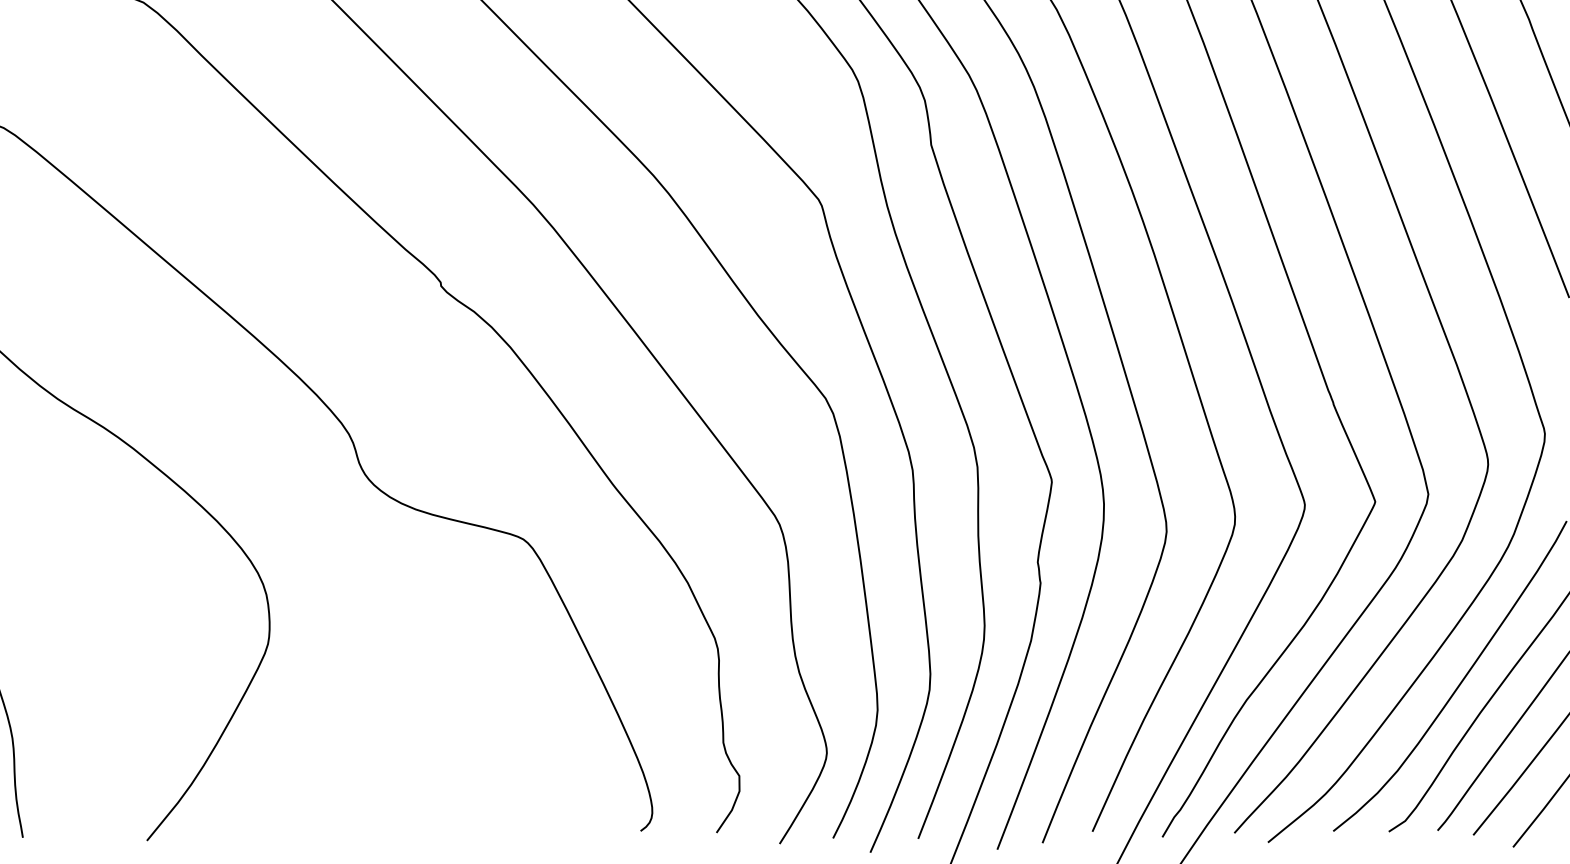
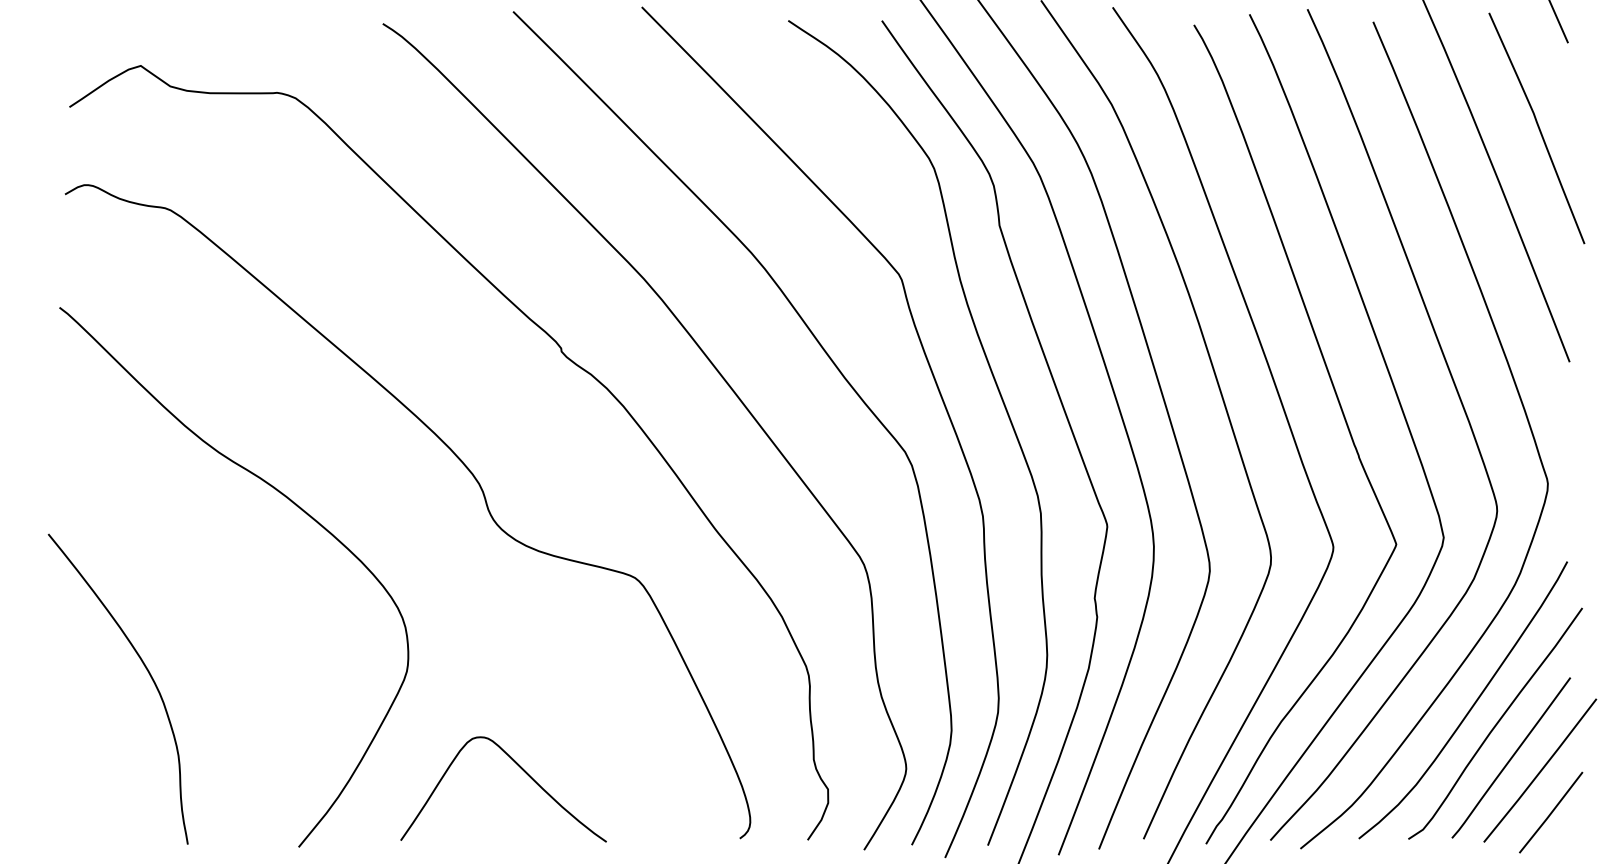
curve: (397, 754) -> (522, 770), added

